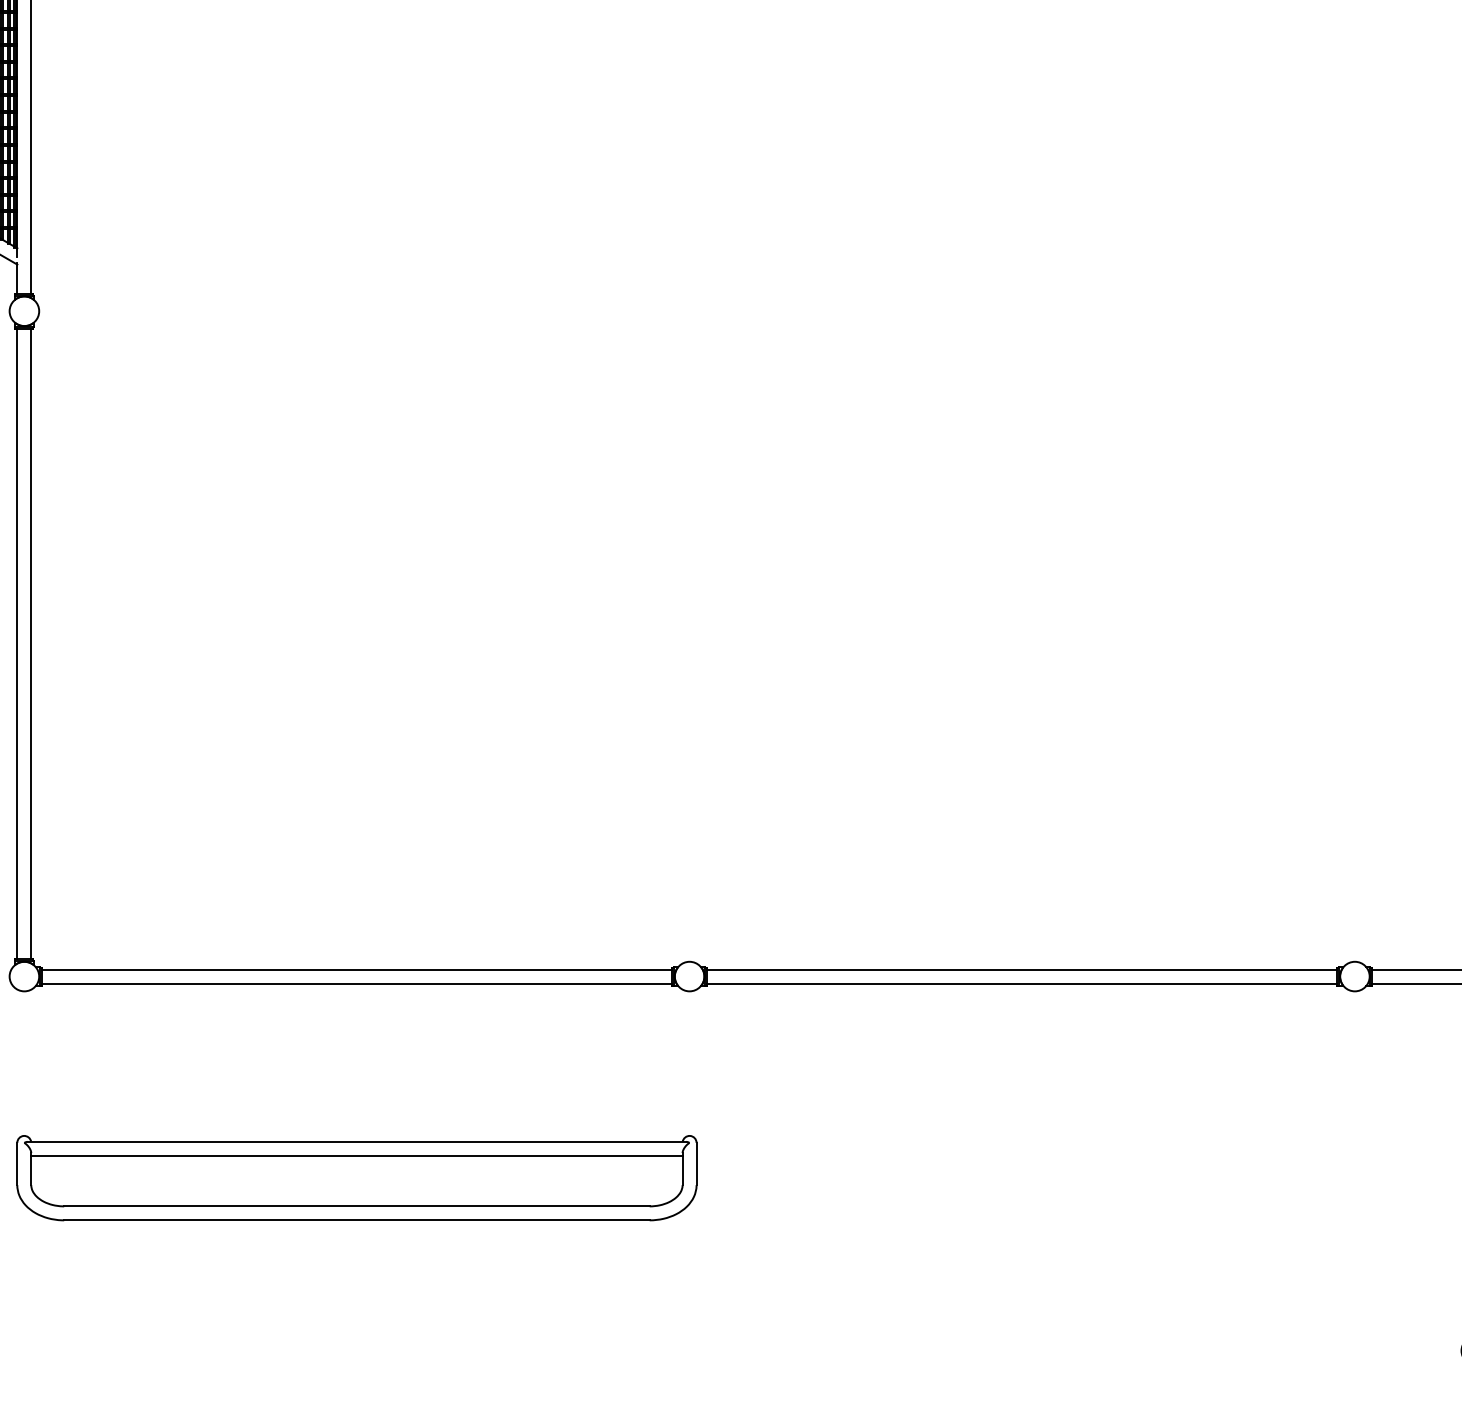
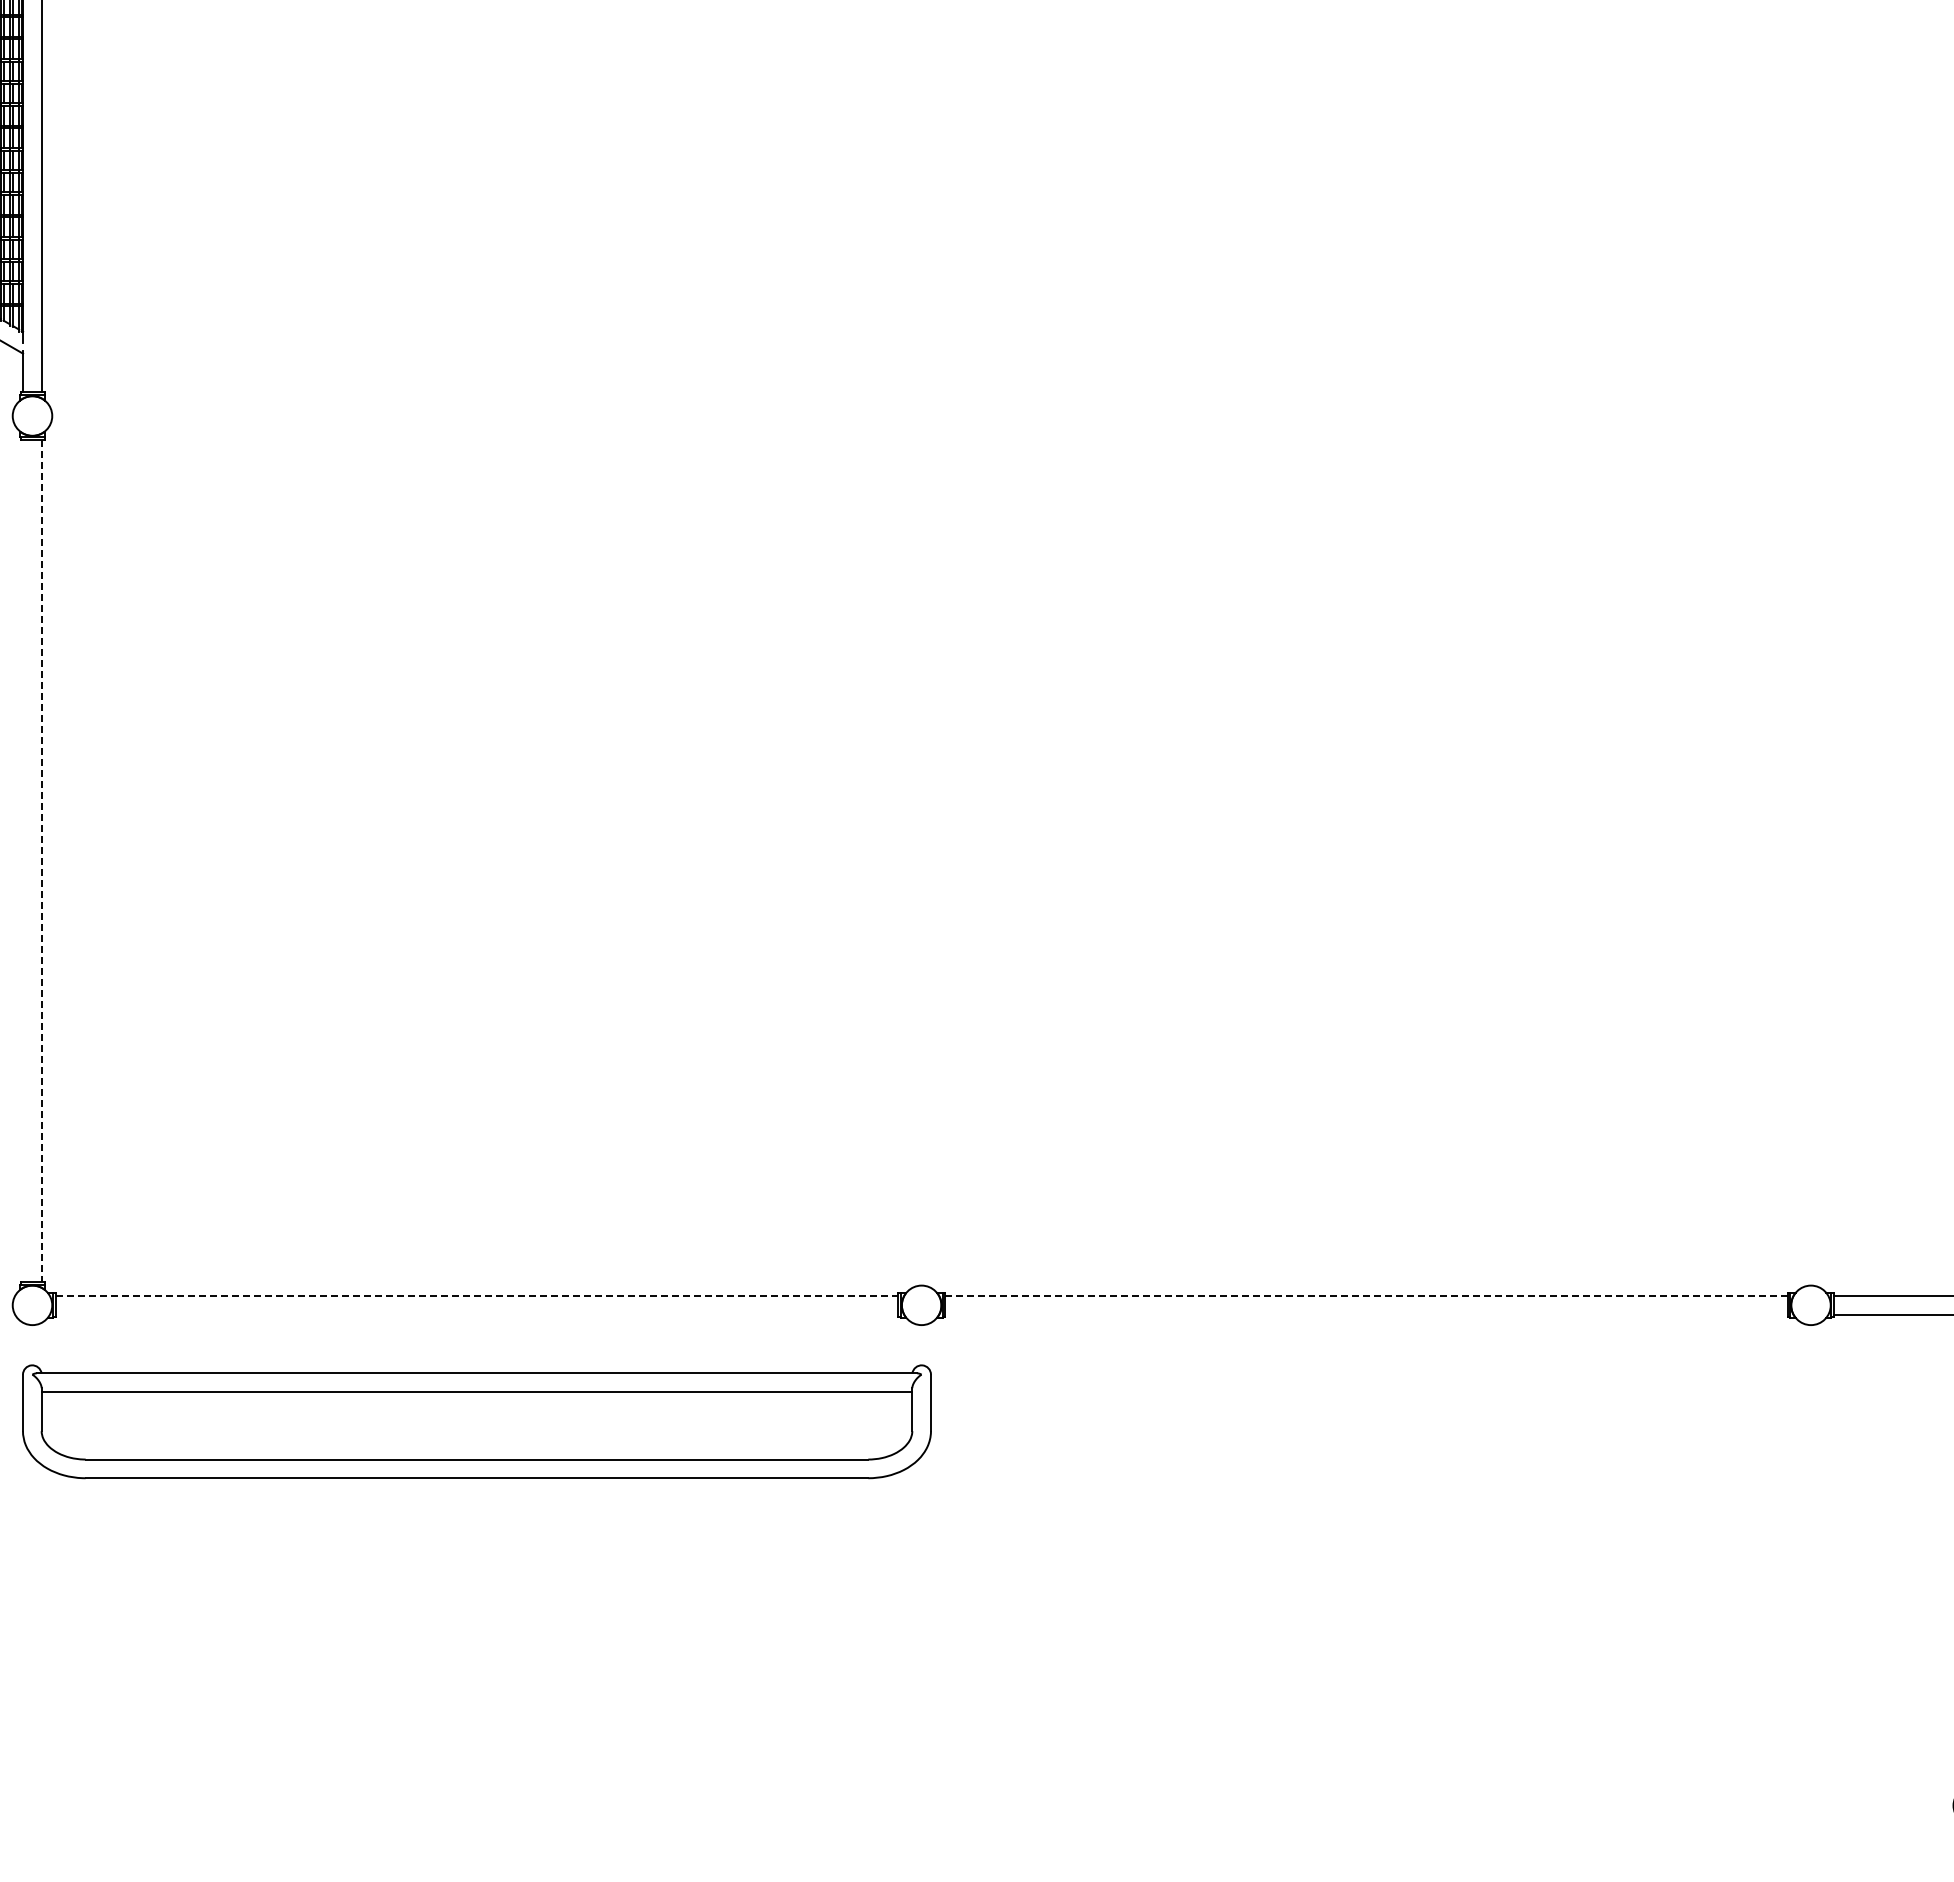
line: (17, 643) -> (23, 860), removed
line: (31, 644) -> (41, 861), solid -> dashed
line: (357, 969) -> (477, 1296), solid -> dashed
line: (1022, 969) -> (1366, 1296), solid -> dashed
line: (356, 983) -> (476, 1314), removed
line: (1022, 983) -> (1366, 1314), removed
part: (356, 1177) -> (476, 1421), moved

